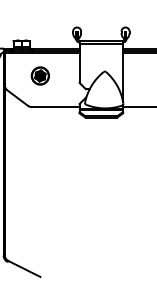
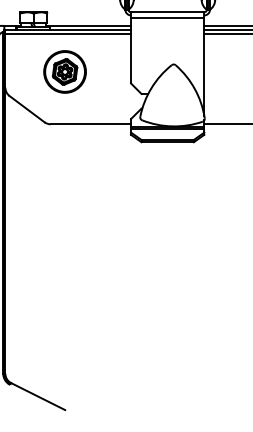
part: (40, 75) -> (65, 71), size x1.43

